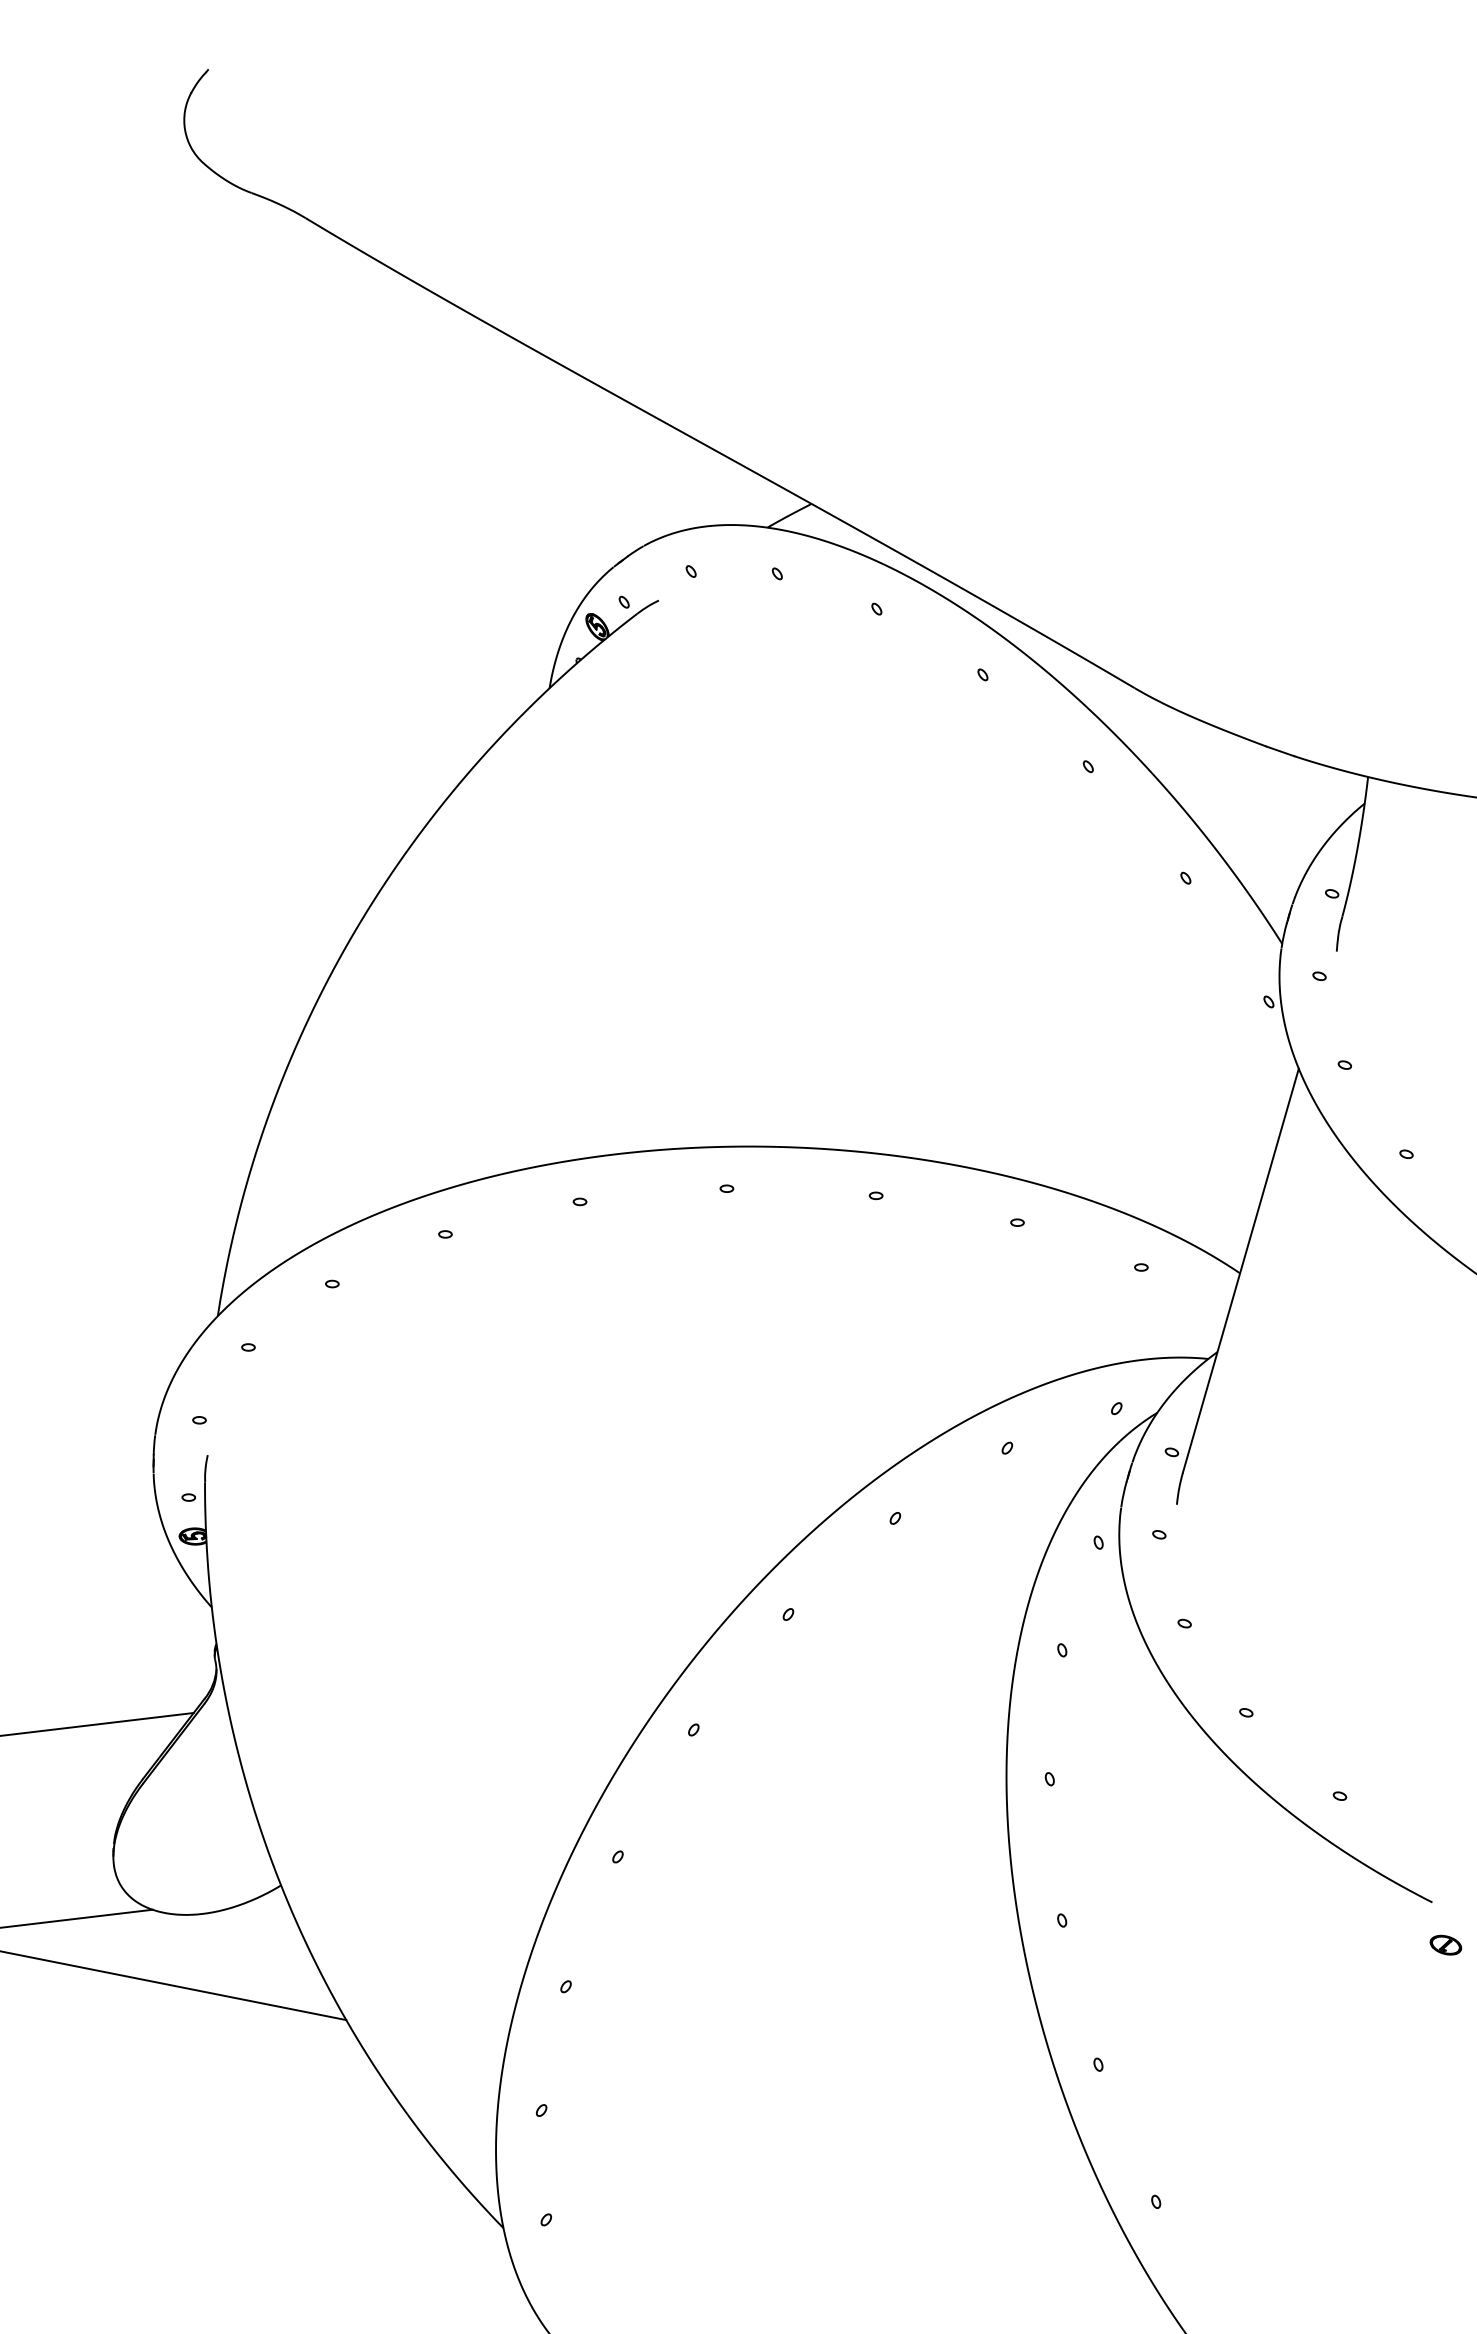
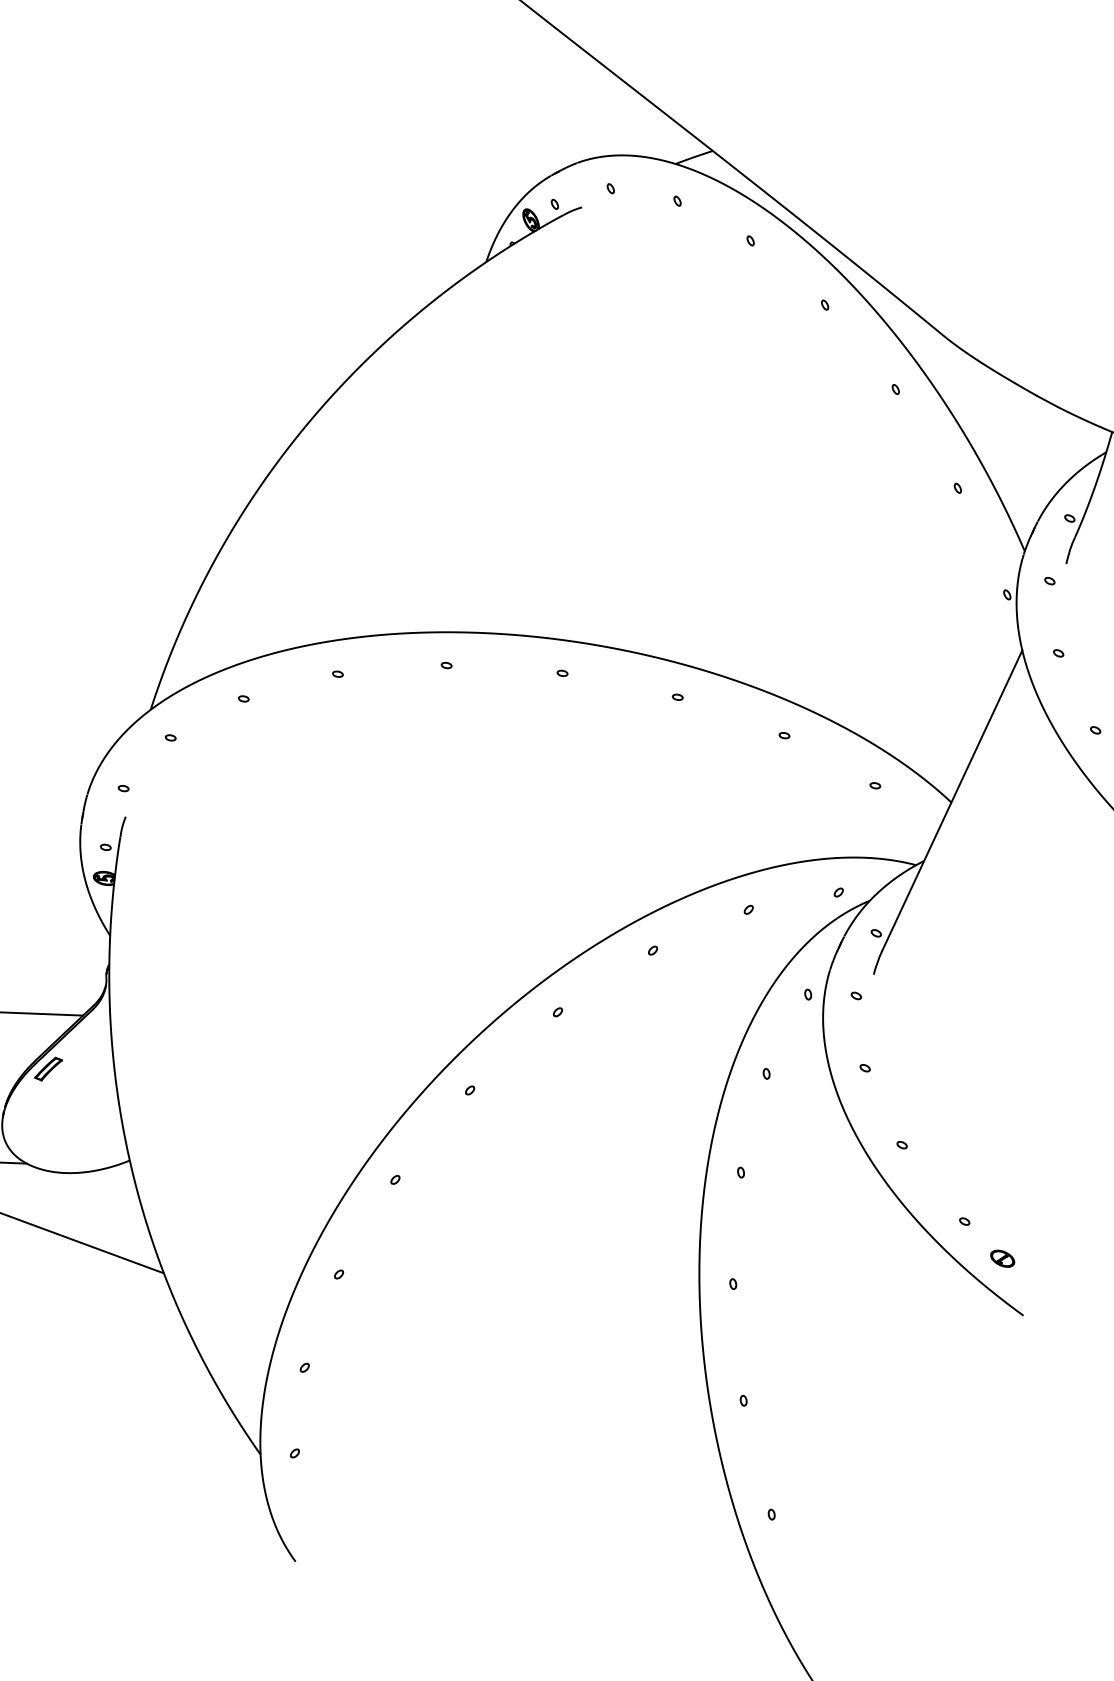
part: (161, 1786) -> (48, 1068), added
part: (1445, 1944) -> (1002, 1258), moved

